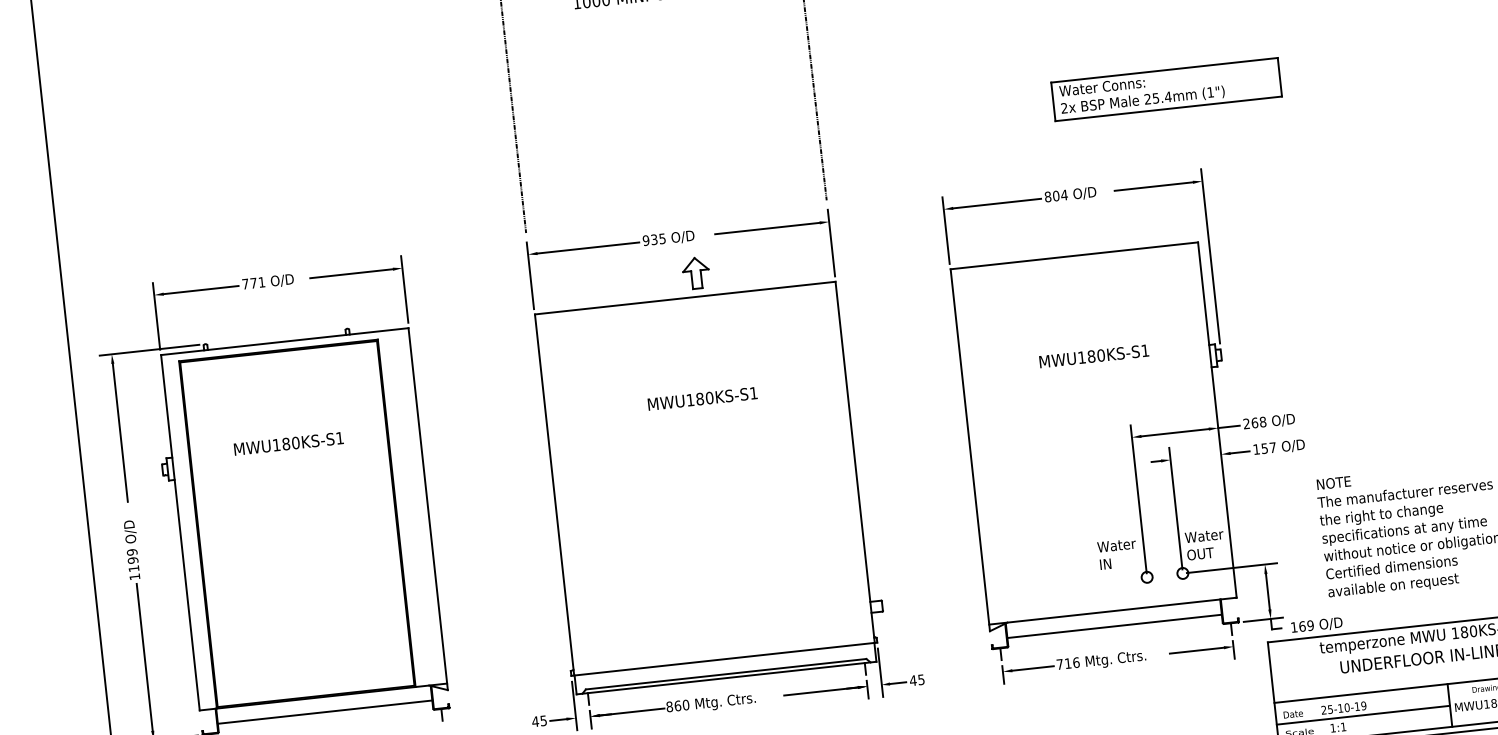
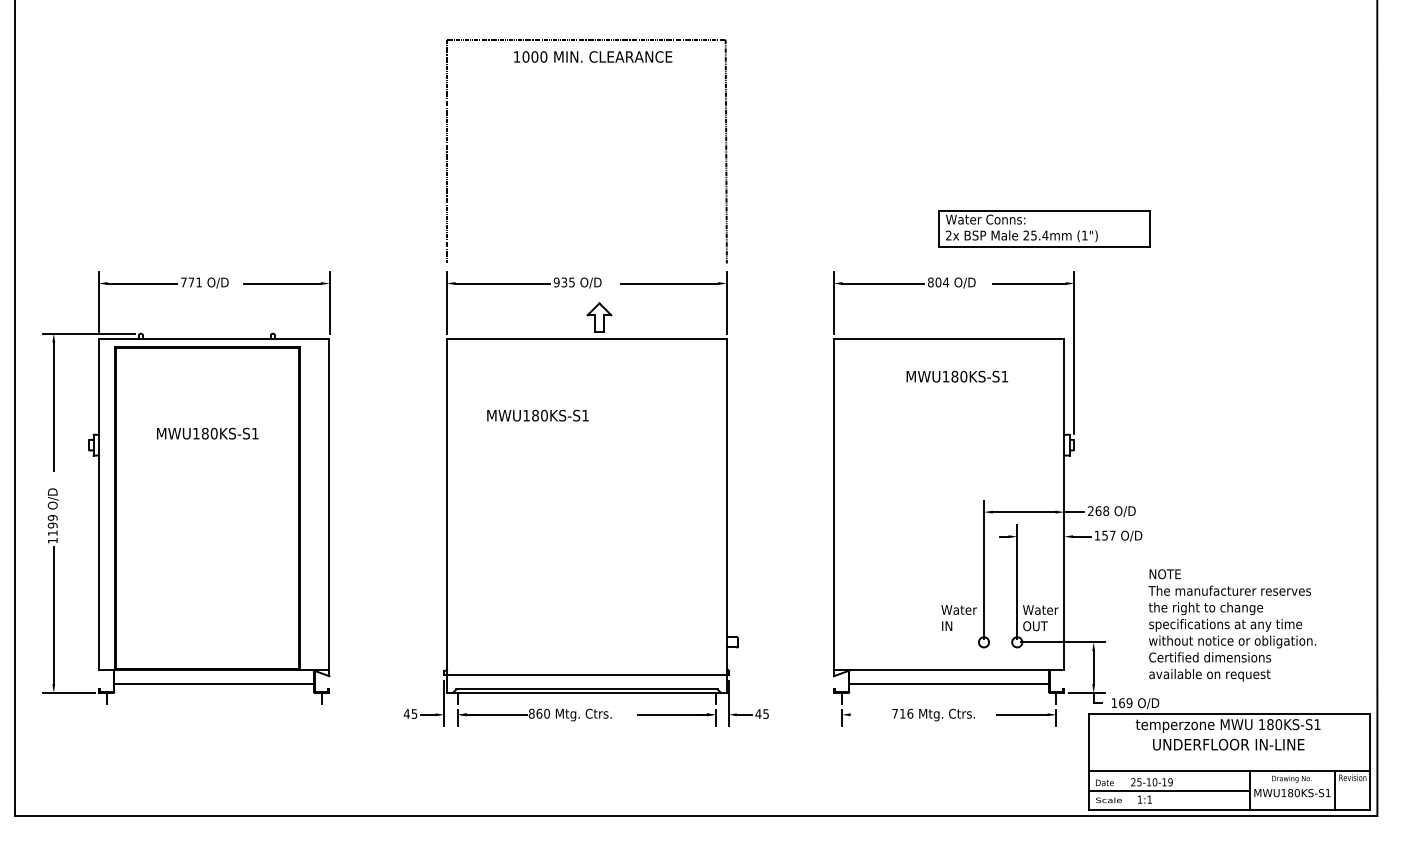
part: (1166, 89) -> (1044, 228), moved
text: (1094, 356) -> (957, 376), moved
text: (702, 398) -> (537, 415), moved
line: (1032, 668) -> (869, 714), removed

